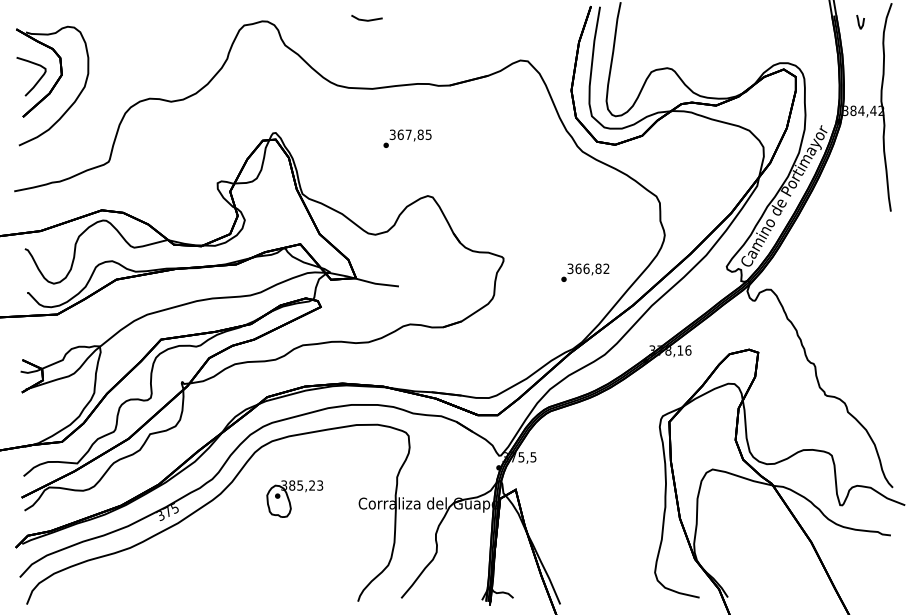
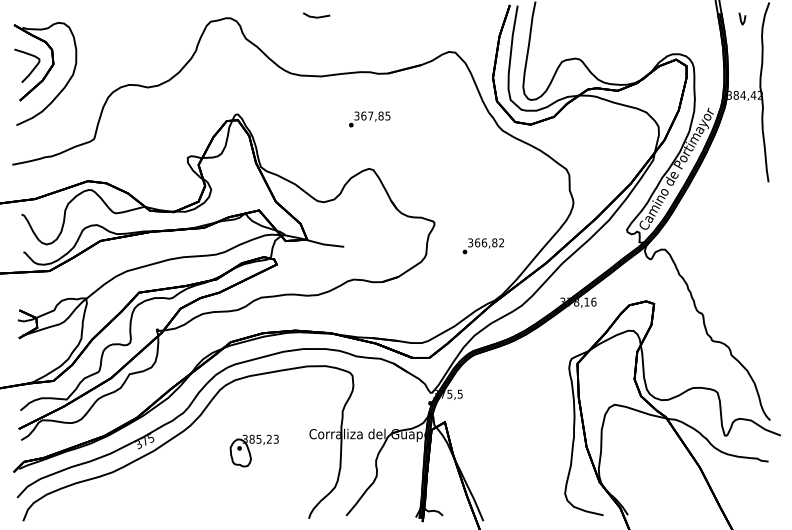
text: (407, 138) -> (369, 119), moved
text: (585, 272) -> (483, 246), moved
part: (294, 498) -> (254, 450), moved

